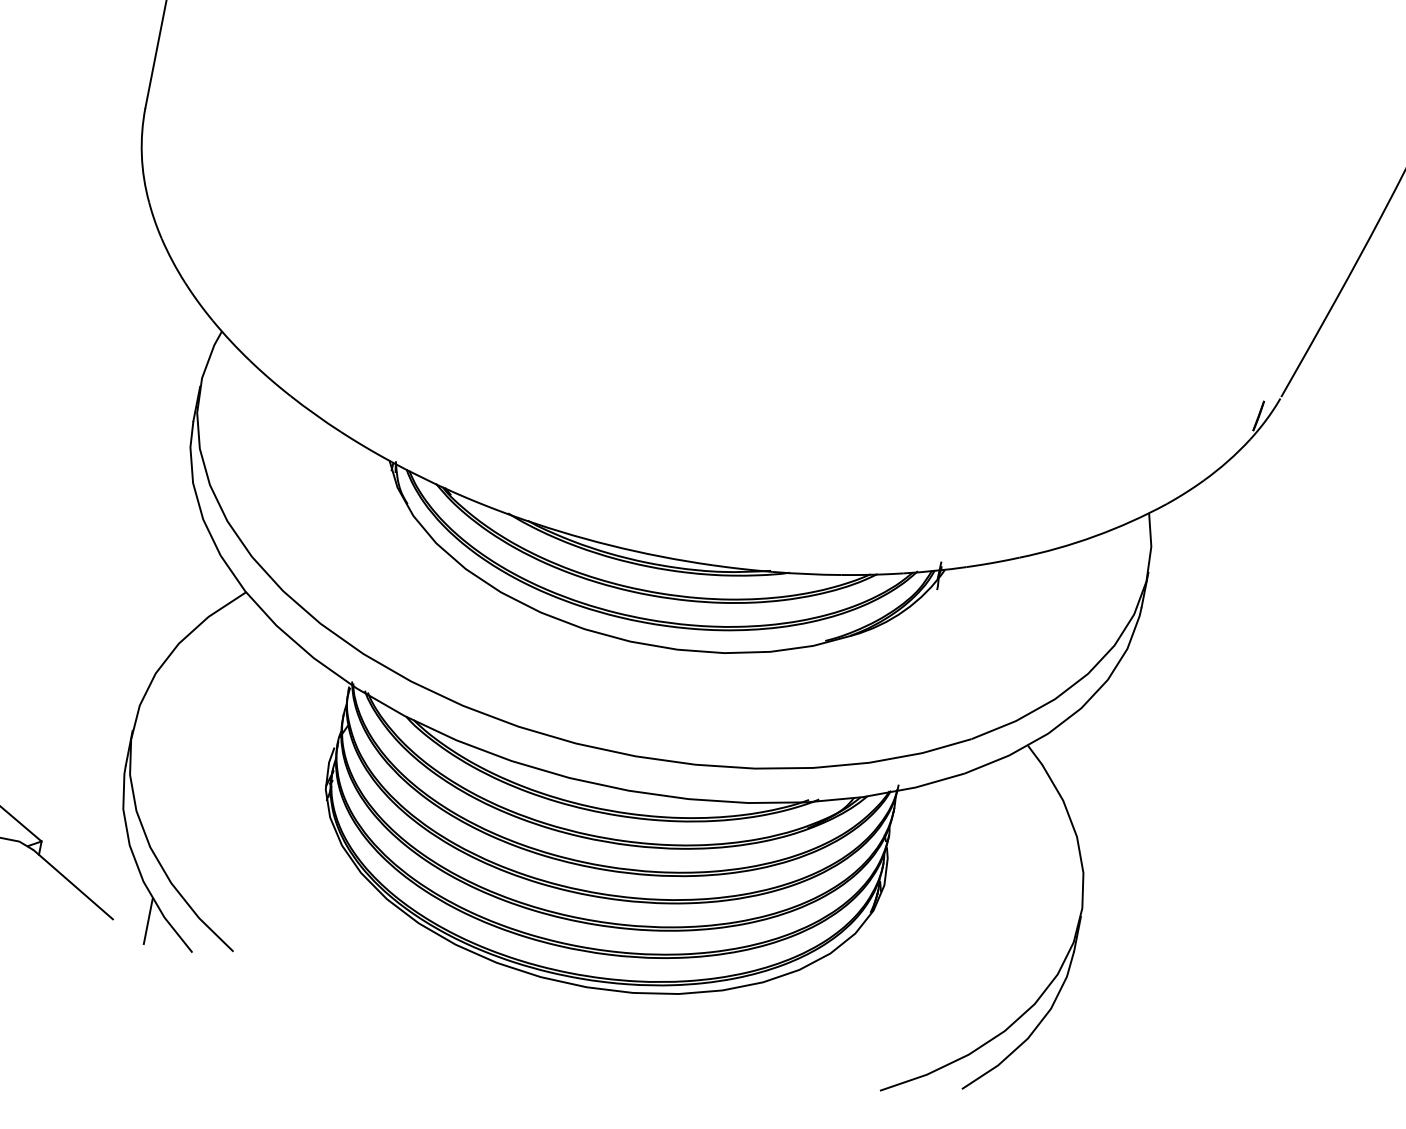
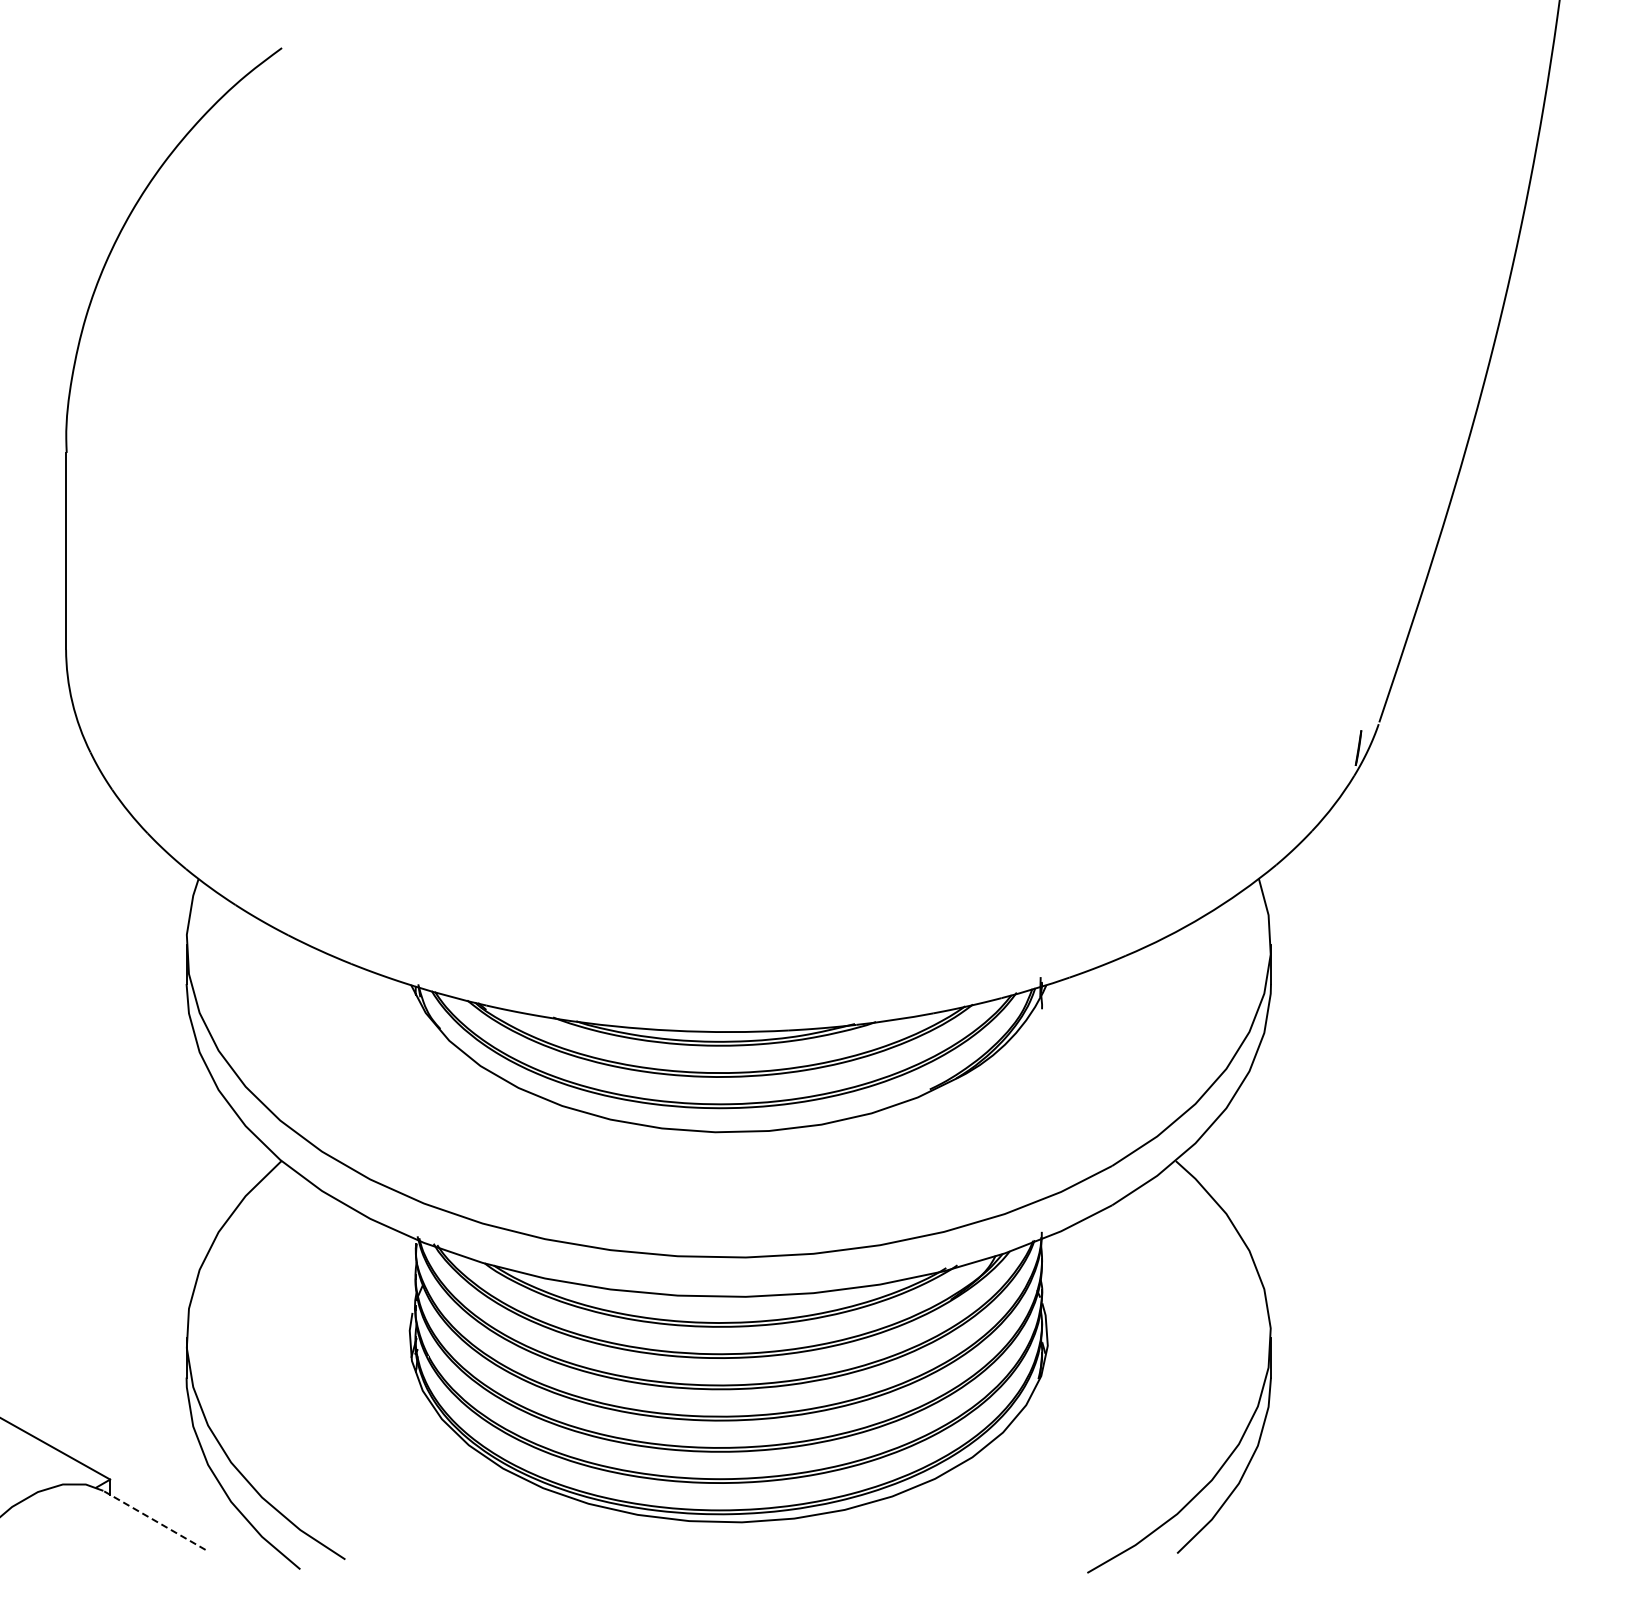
line: (73, 884) -> (154, 1520), solid -> dashed
line: (147, 921) -> (244, 1544), removed

